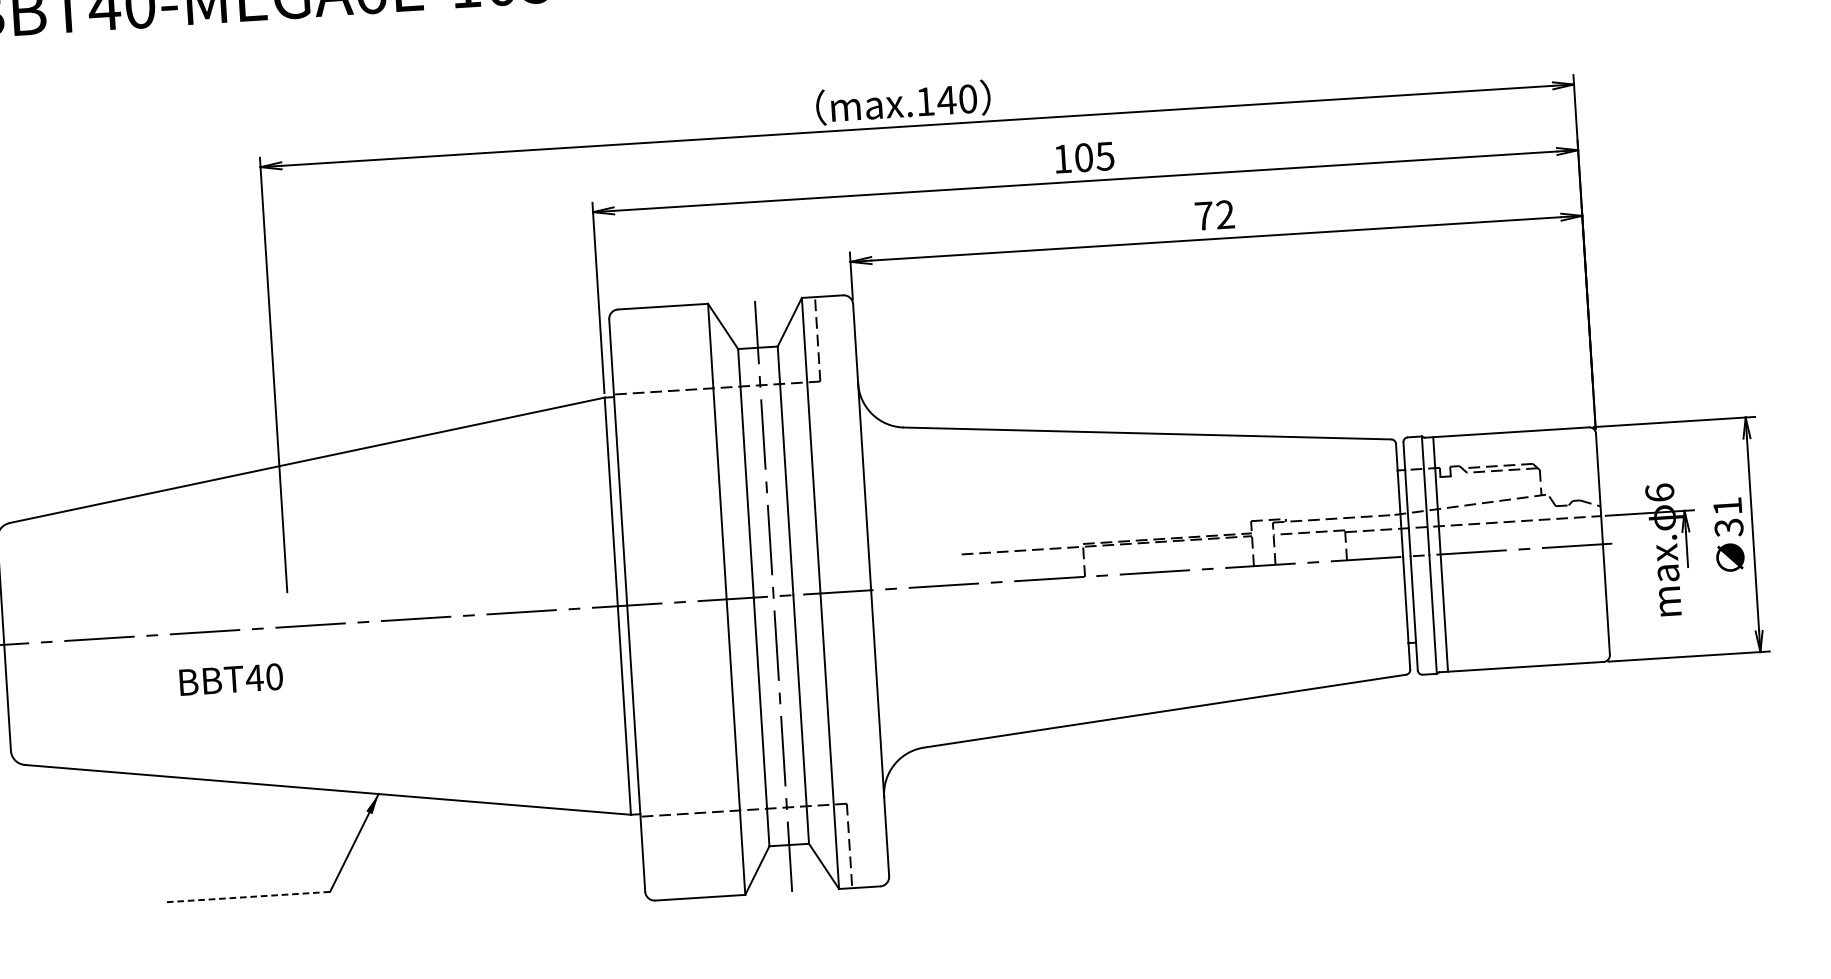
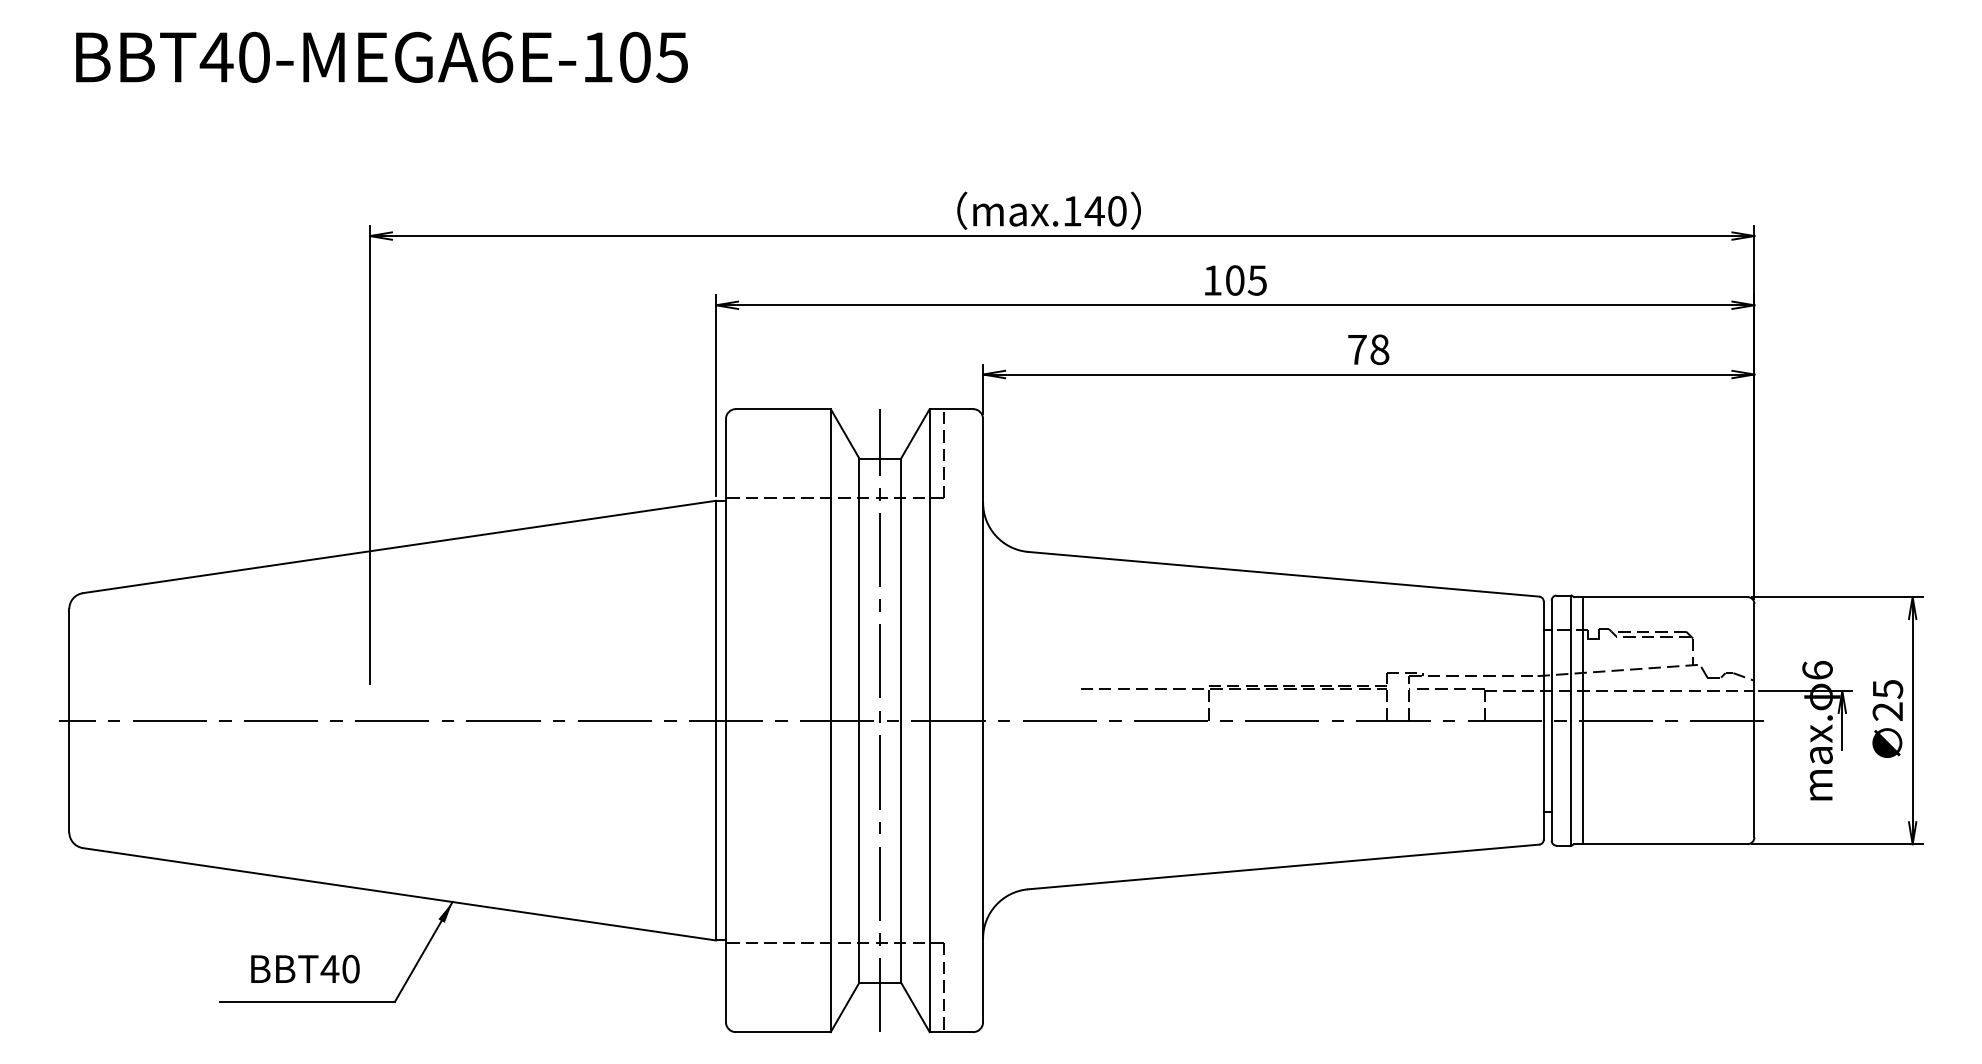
text: (1225, 214) -> (1379, 349), 72 -> 78
text: (1728, 517) -> (1888, 700), 31 -> 25
text: (231, 678) -> (305, 968), moved
line: (246, 897) -> (307, 1001), dashed -> solid

